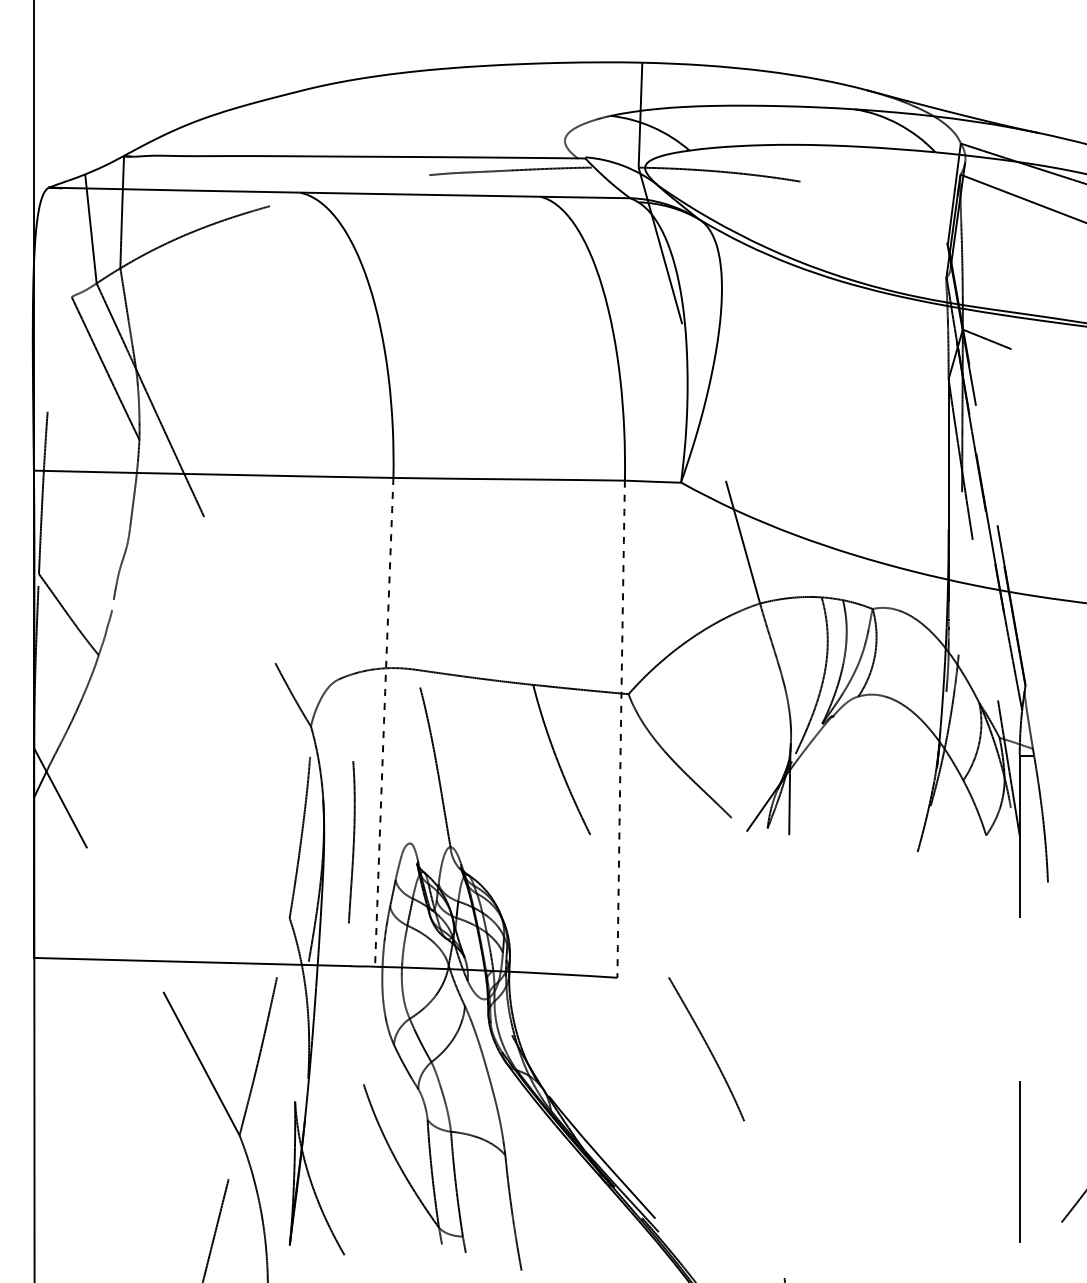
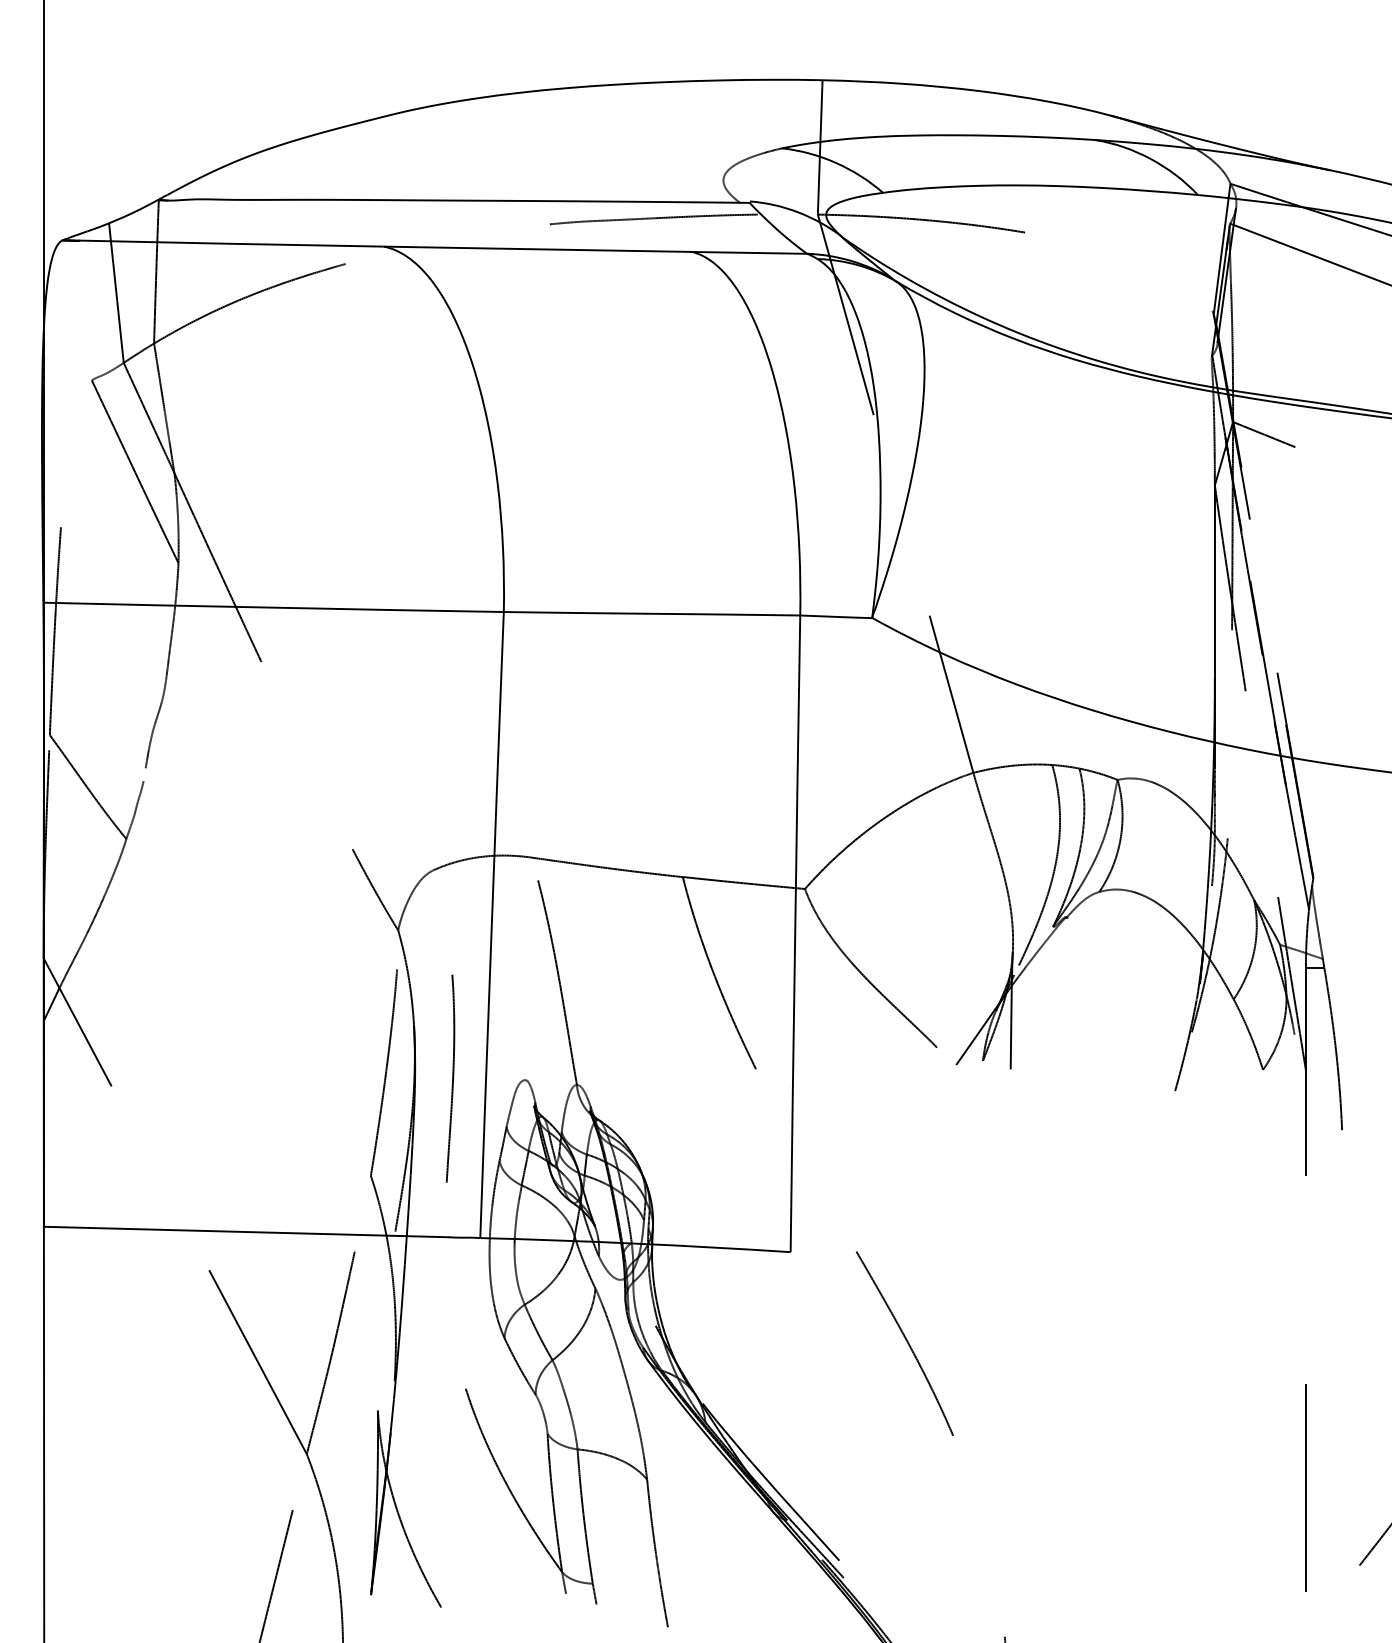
arc: (384, 722) -> (492, 925), dashed -> solid
arc: (620, 729) -> (794, 934), dashed -> solid

